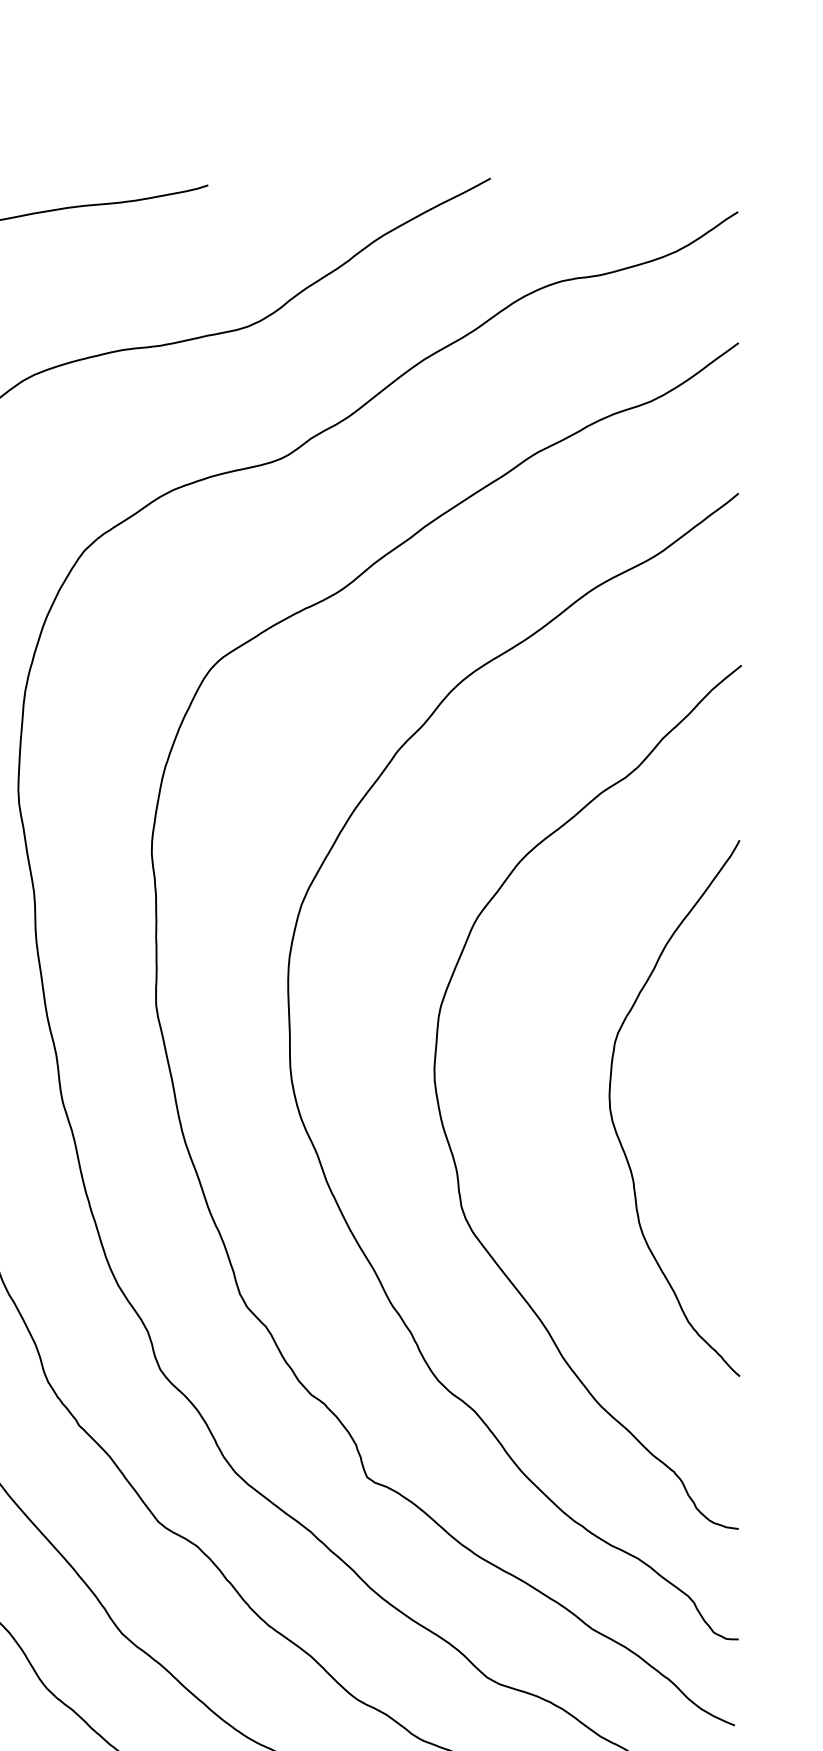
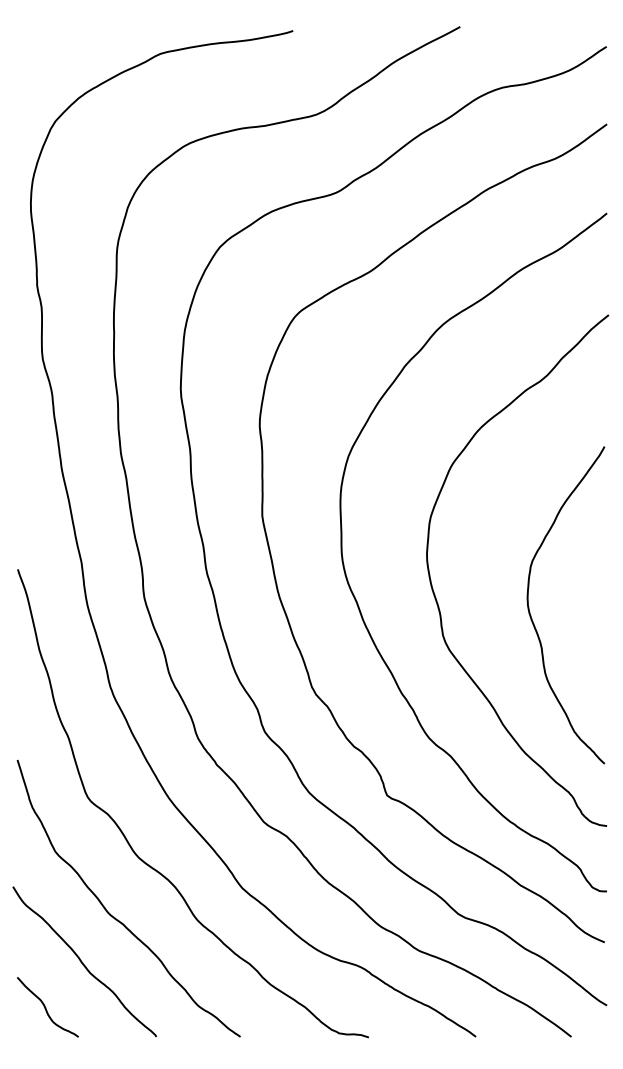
curve: (616, 1125) -> (531, 615), moved

